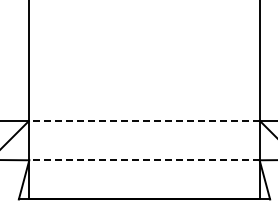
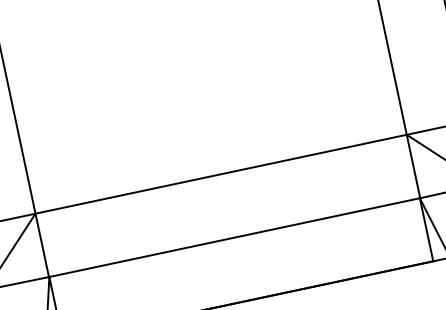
line: (143, 120) -> (219, 173), dashed -> solid
line: (143, 160) -> (233, 238), dashed -> solid

